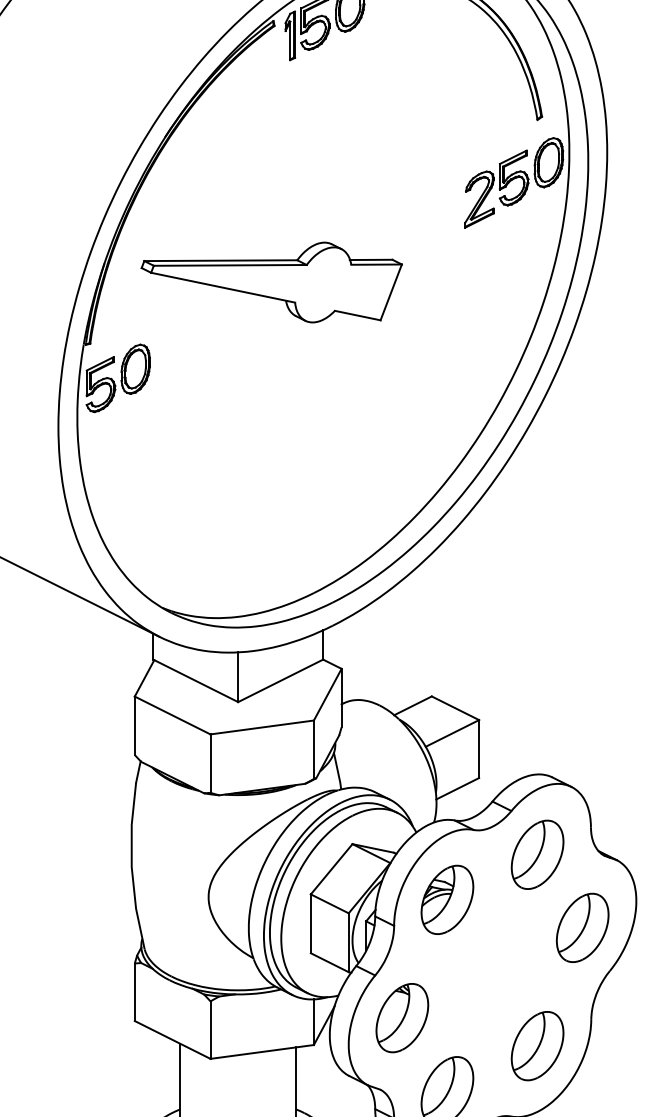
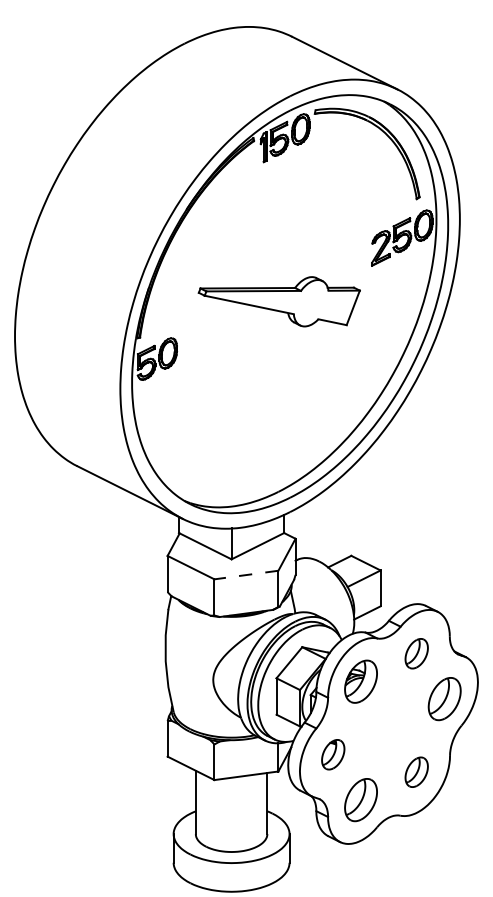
part: (270, 282) -> (278, 301), moved
line: (260, 728) -> (245, 575), solid -> dashed
part: (537, 854) -> (416, 653), size x0.7
part: (402, 1017) -> (333, 754), size x0.7
part: (537, 1046) -> (416, 772), size x0.7

